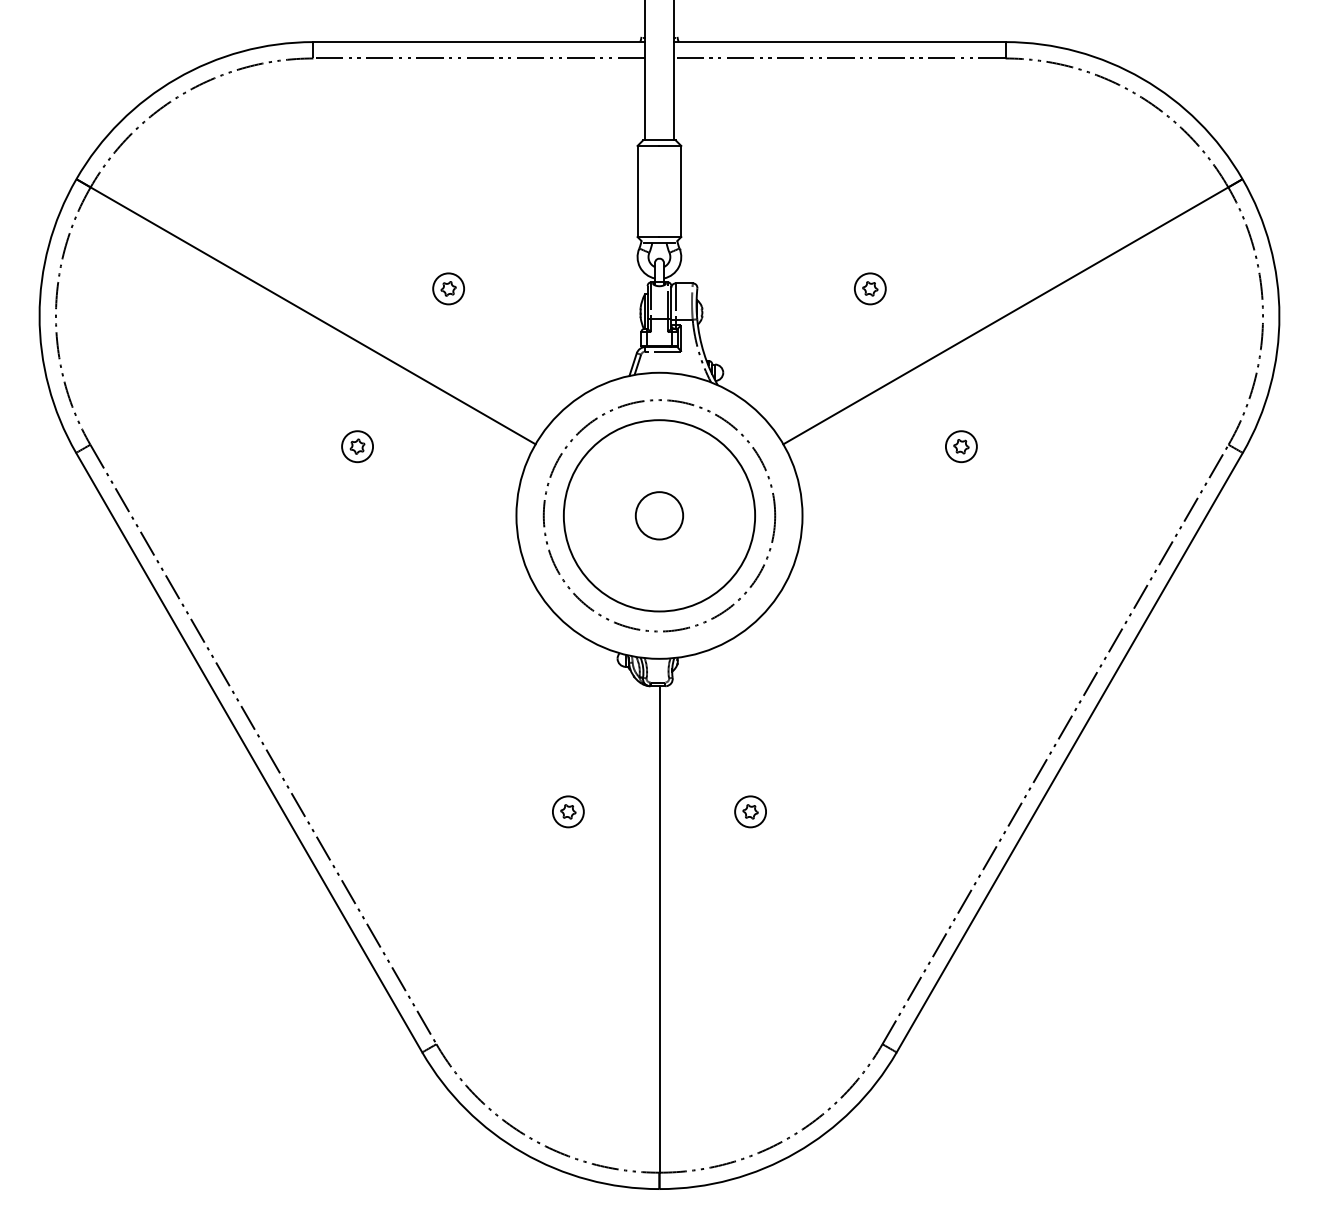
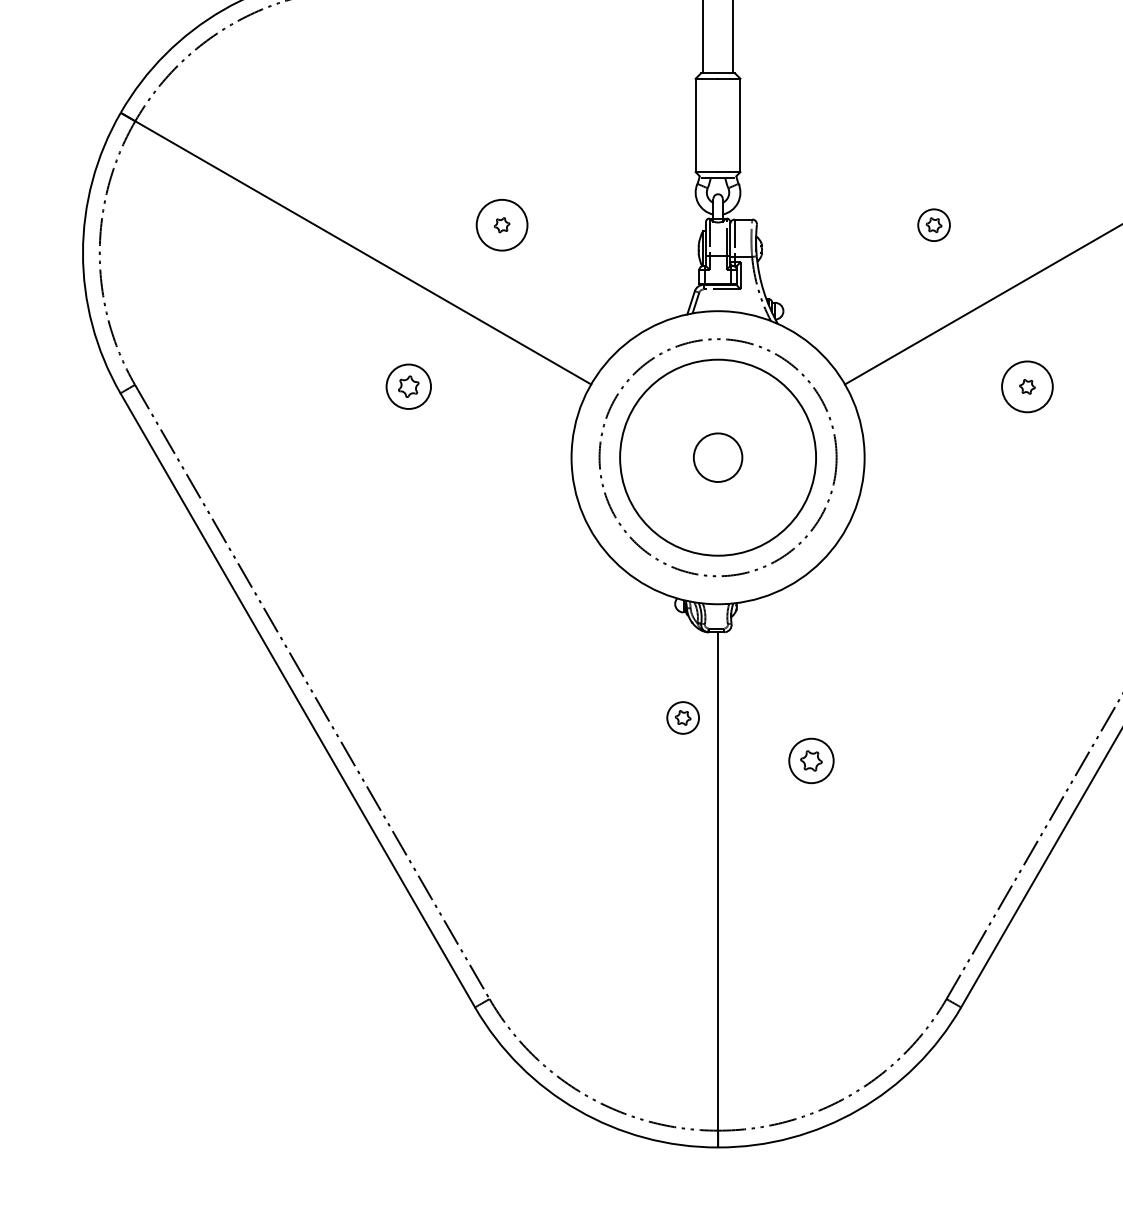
circle: (448, 288) -> (501, 224), size x1.6
part: (357, 446) -> (408, 386), size x1.4
circle: (960, 446) -> (1026, 386), size x1.6
part: (568, 811) -> (683, 717), moved
part: (750, 811) -> (811, 760), size x1.4

